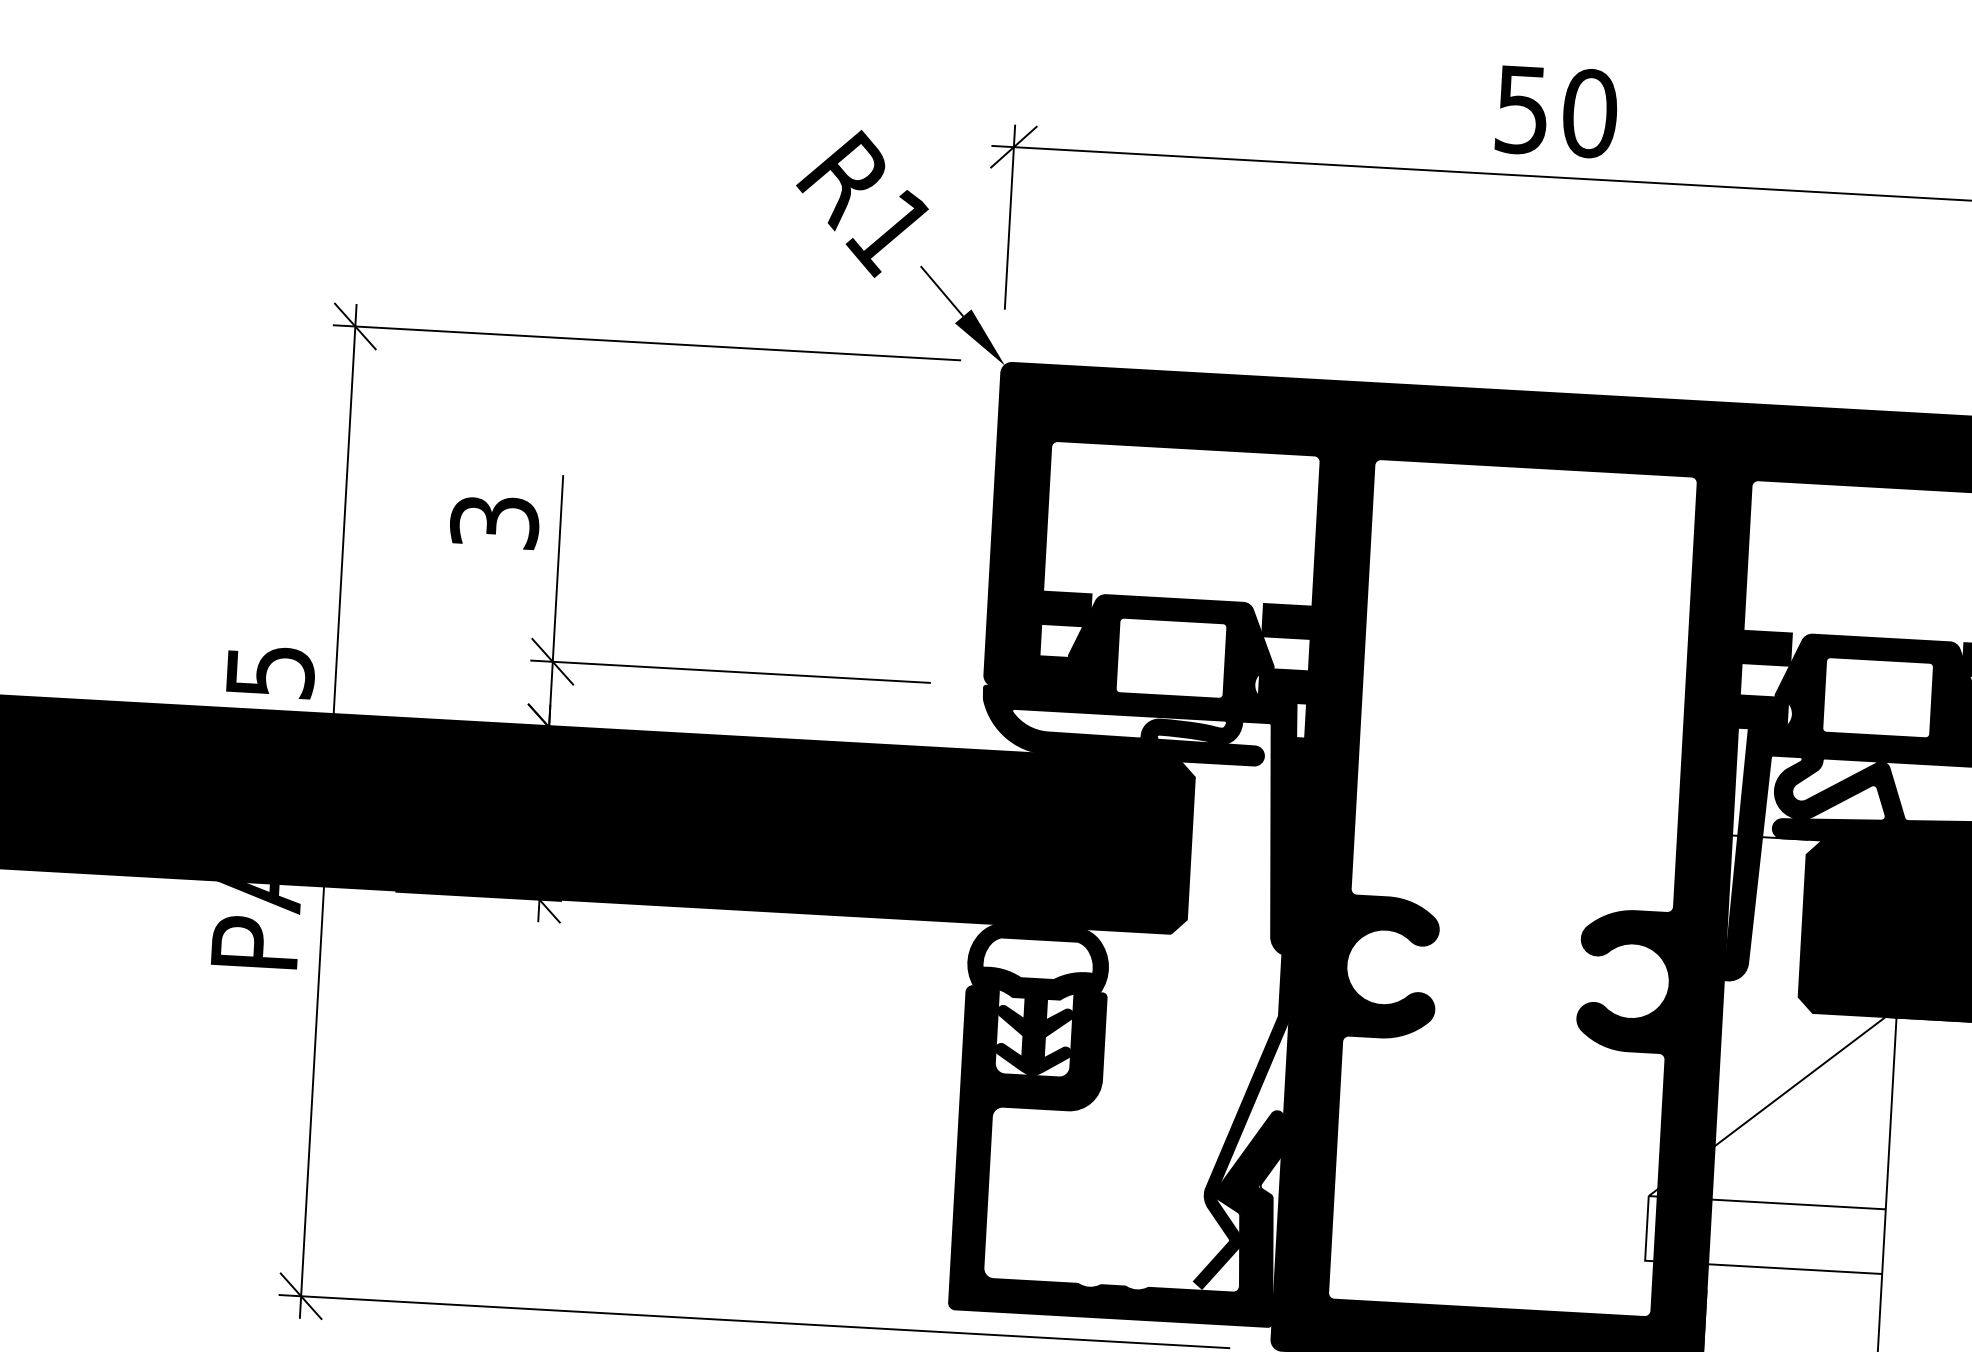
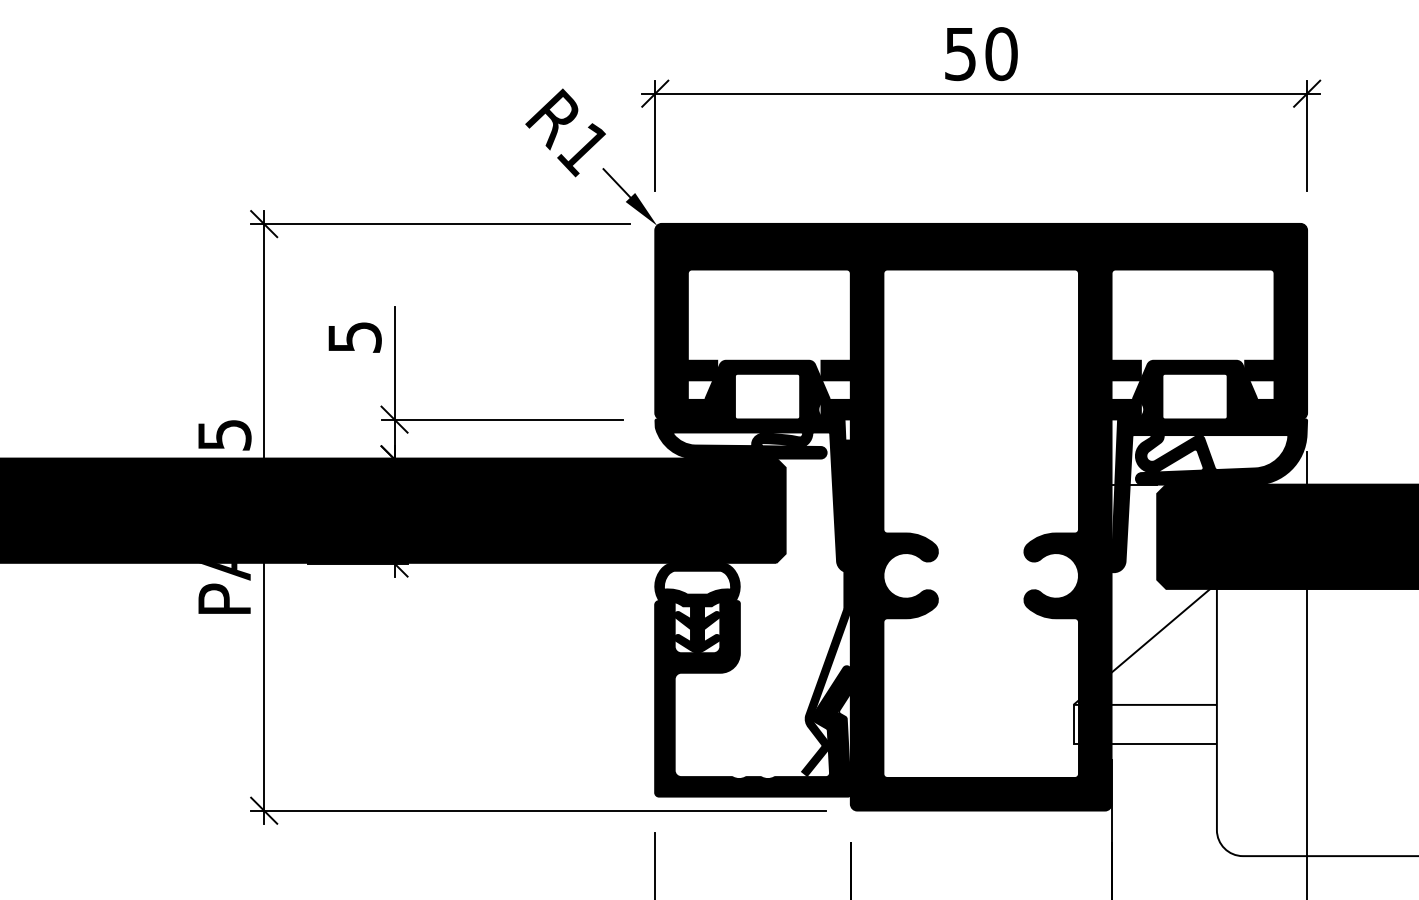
text: (494, 522) -> (354, 337), 3 -> 5

